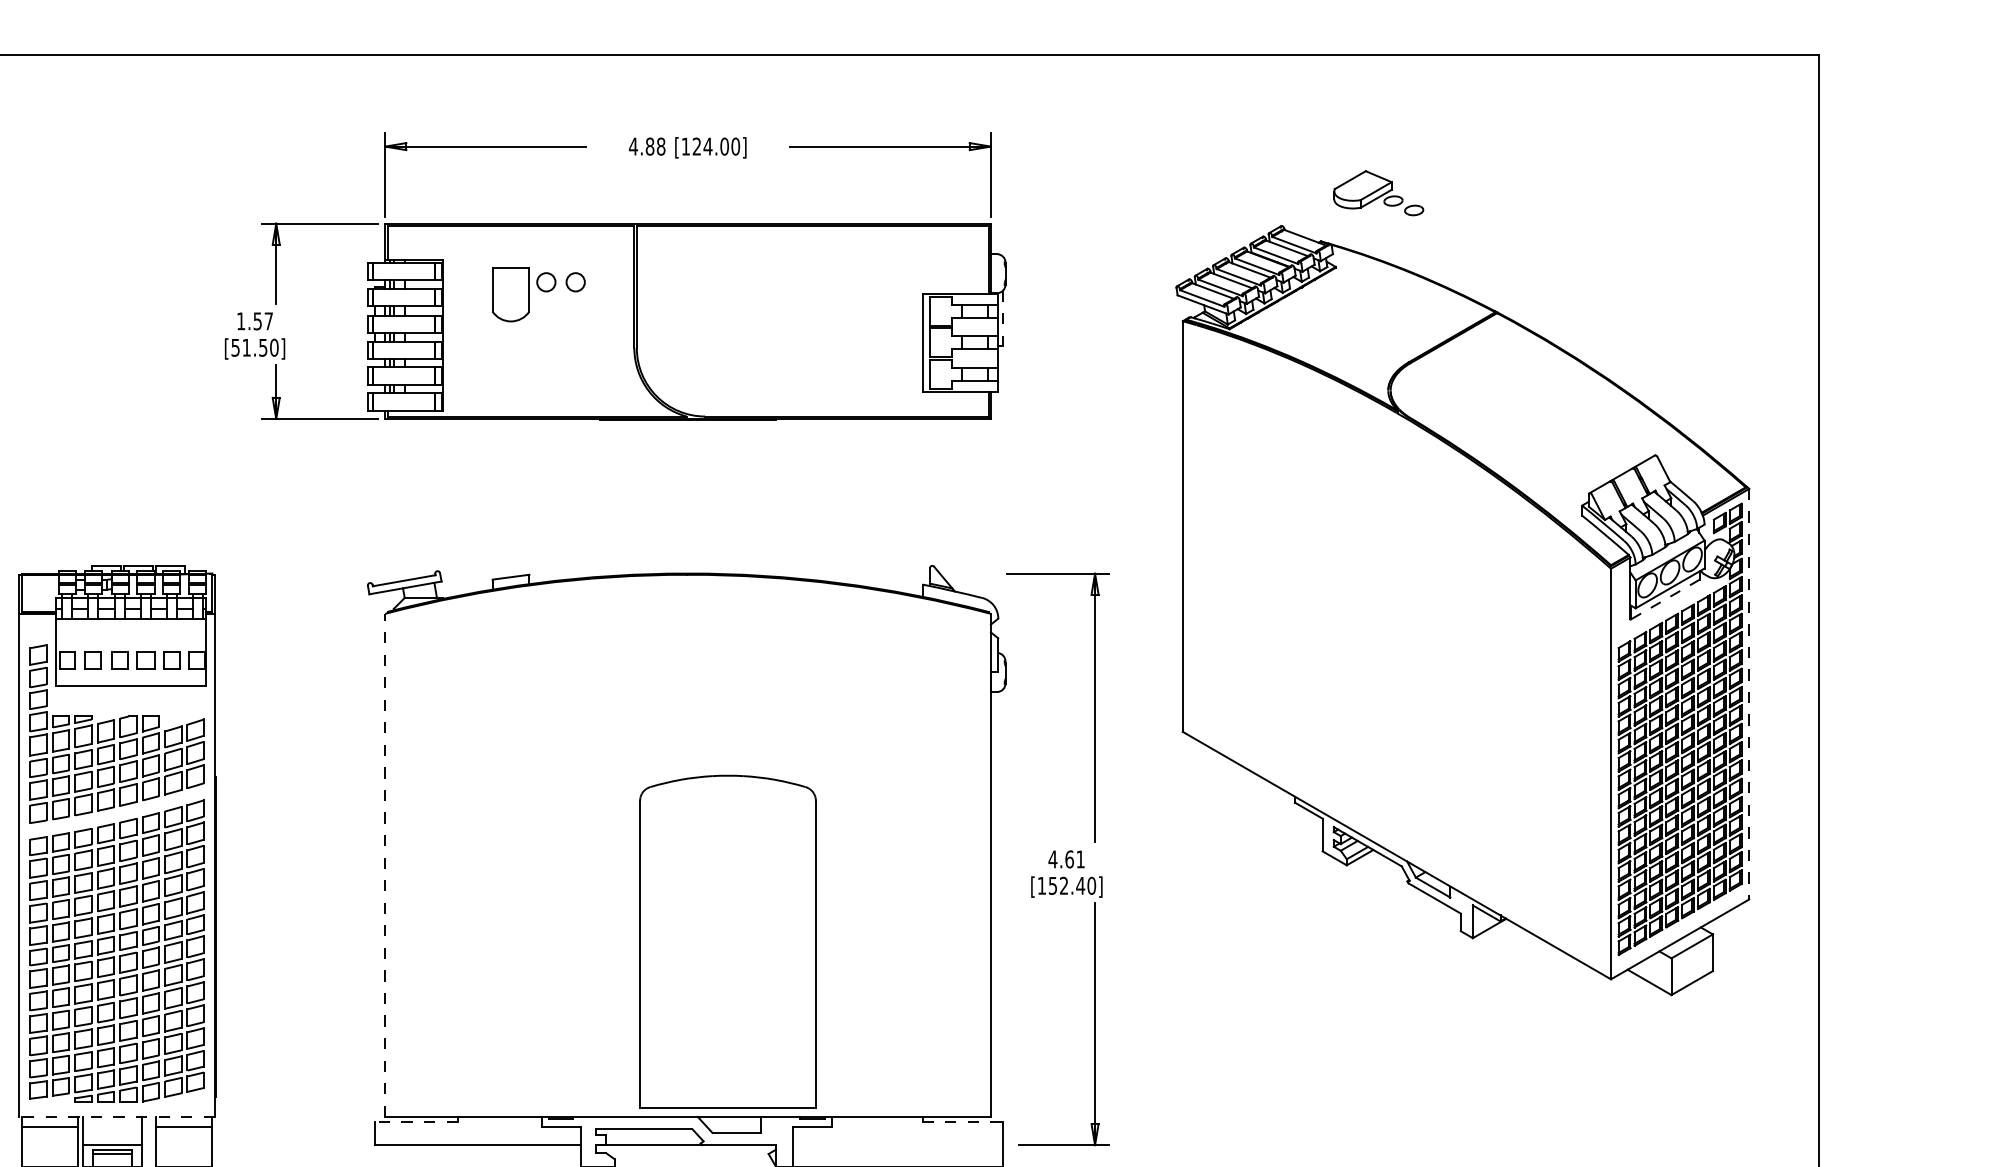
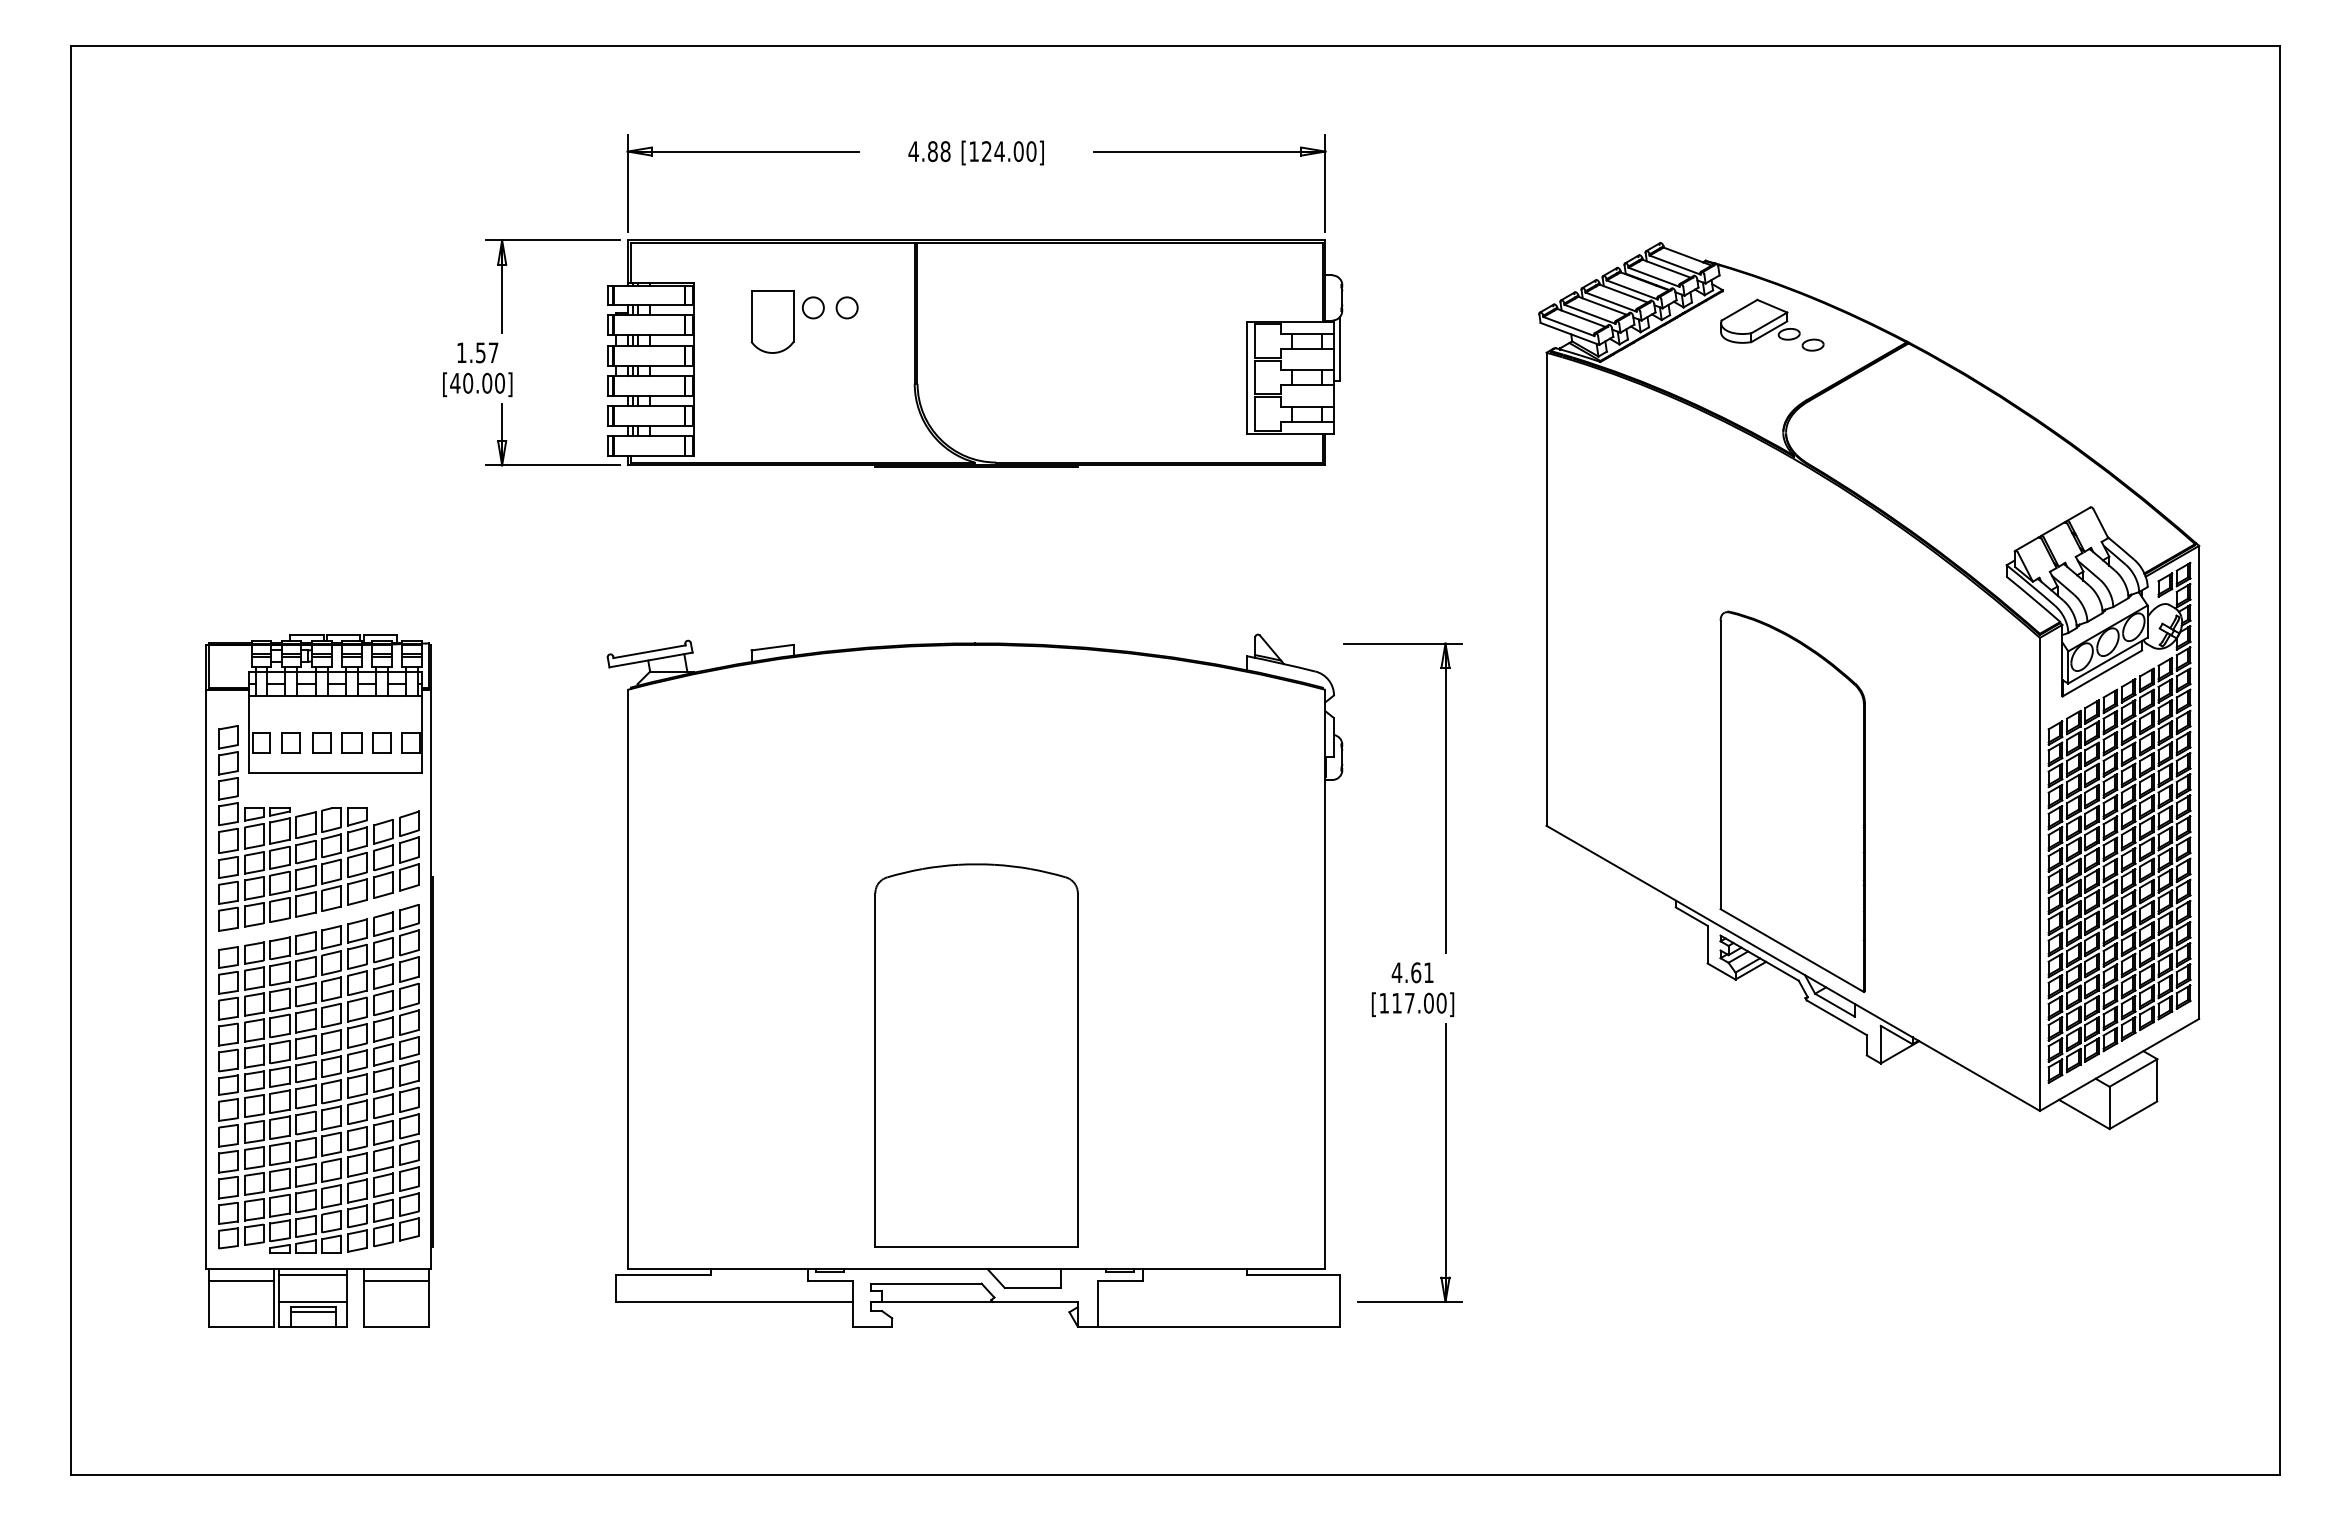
part: (1378, 192) -> (1772, 324), moved
line: (1003, 318) -> (1339, 349), dashed -> solid
text: (249, 347) -> (471, 382), [51.50] -> [40.00]
line: (1665, 599) -> (2102, 673), dashed -> solid
line: (1749, 694) -> (2199, 782), dashed -> solid
part: (1396, 710) -> (1792, 801), added
line: (385, 865) -> (627, 979), dashed -> solid
text: (1067, 885) -> (1413, 1002), [152.40] -> [117.00]
part: (727, 941) -> (976, 1055), moved
line: (116, 1116) -> (318, 1269), dashed -> solid
line: (112, 1122) -> (313, 1275), added
line: (416, 1122) -> (663, 1275), dashed -> solid
line: (963, 1122) -> (1293, 1275), dashed -> solid

